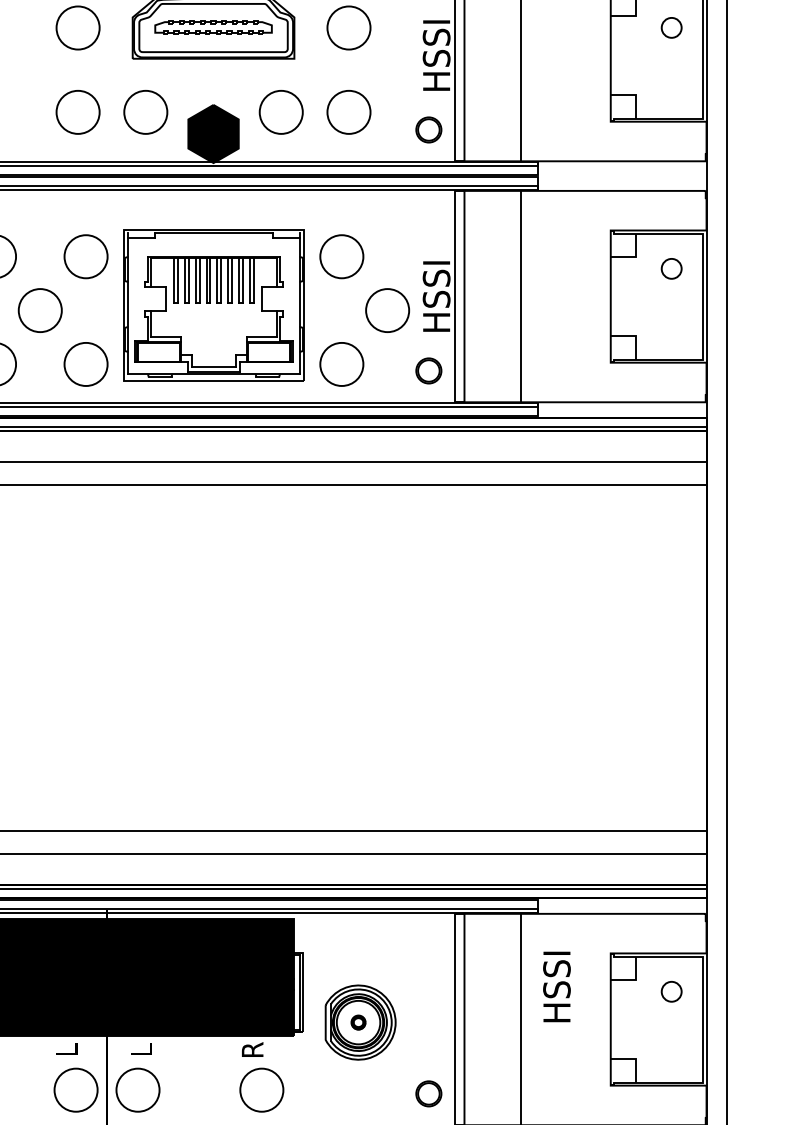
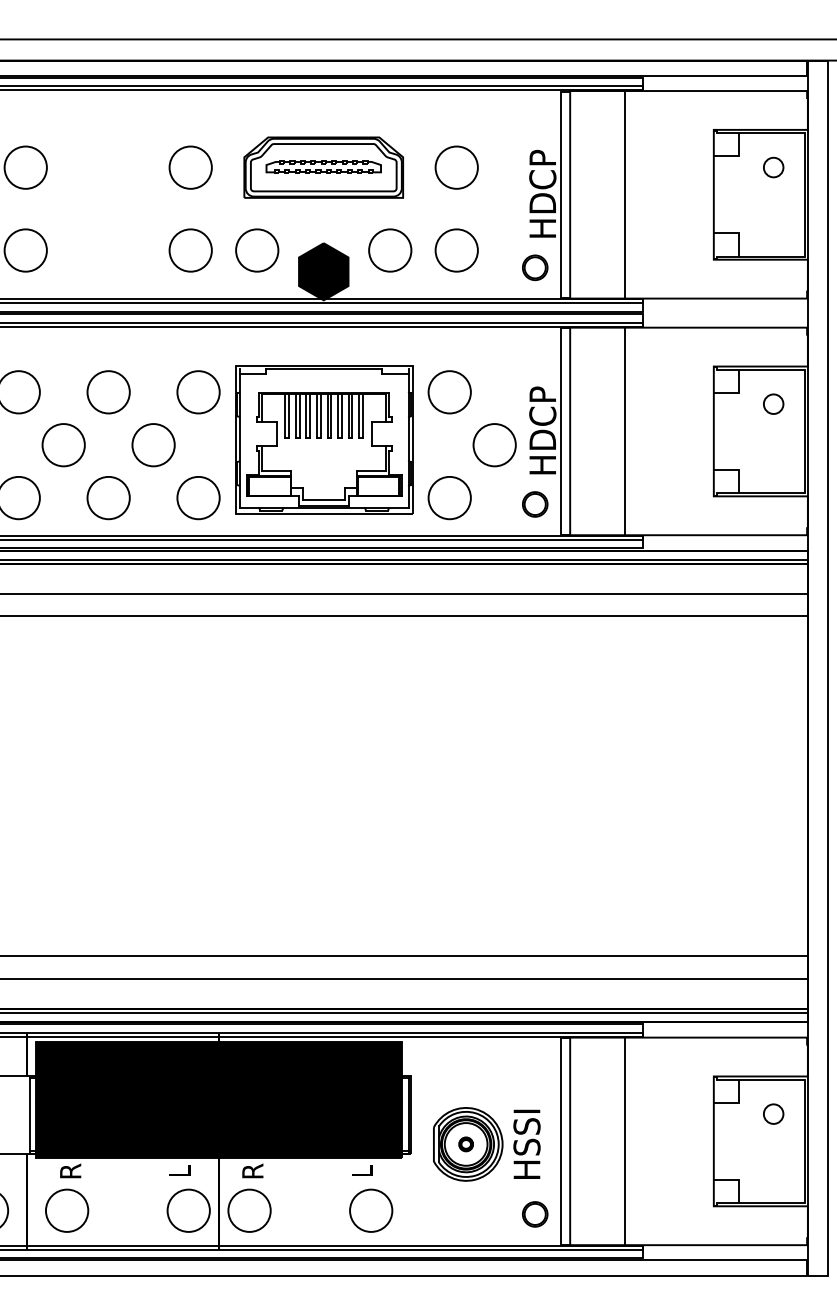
text: (436, 54) -> (542, 193), HSSI -> HDCP
text: (436, 295) -> (542, 430), HSSI -> HDCP
text: (556, 986) -> (526, 1143), moved
text: (140, 1049) -> (252, 1170), L -> R
text: (251, 1049) -> (361, 1170), R -> L

